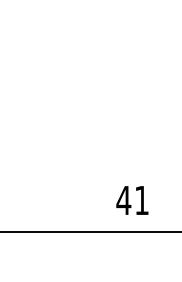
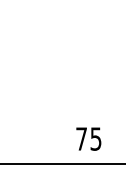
text: (132, 200) -> (88, 139), 41 -> 75

